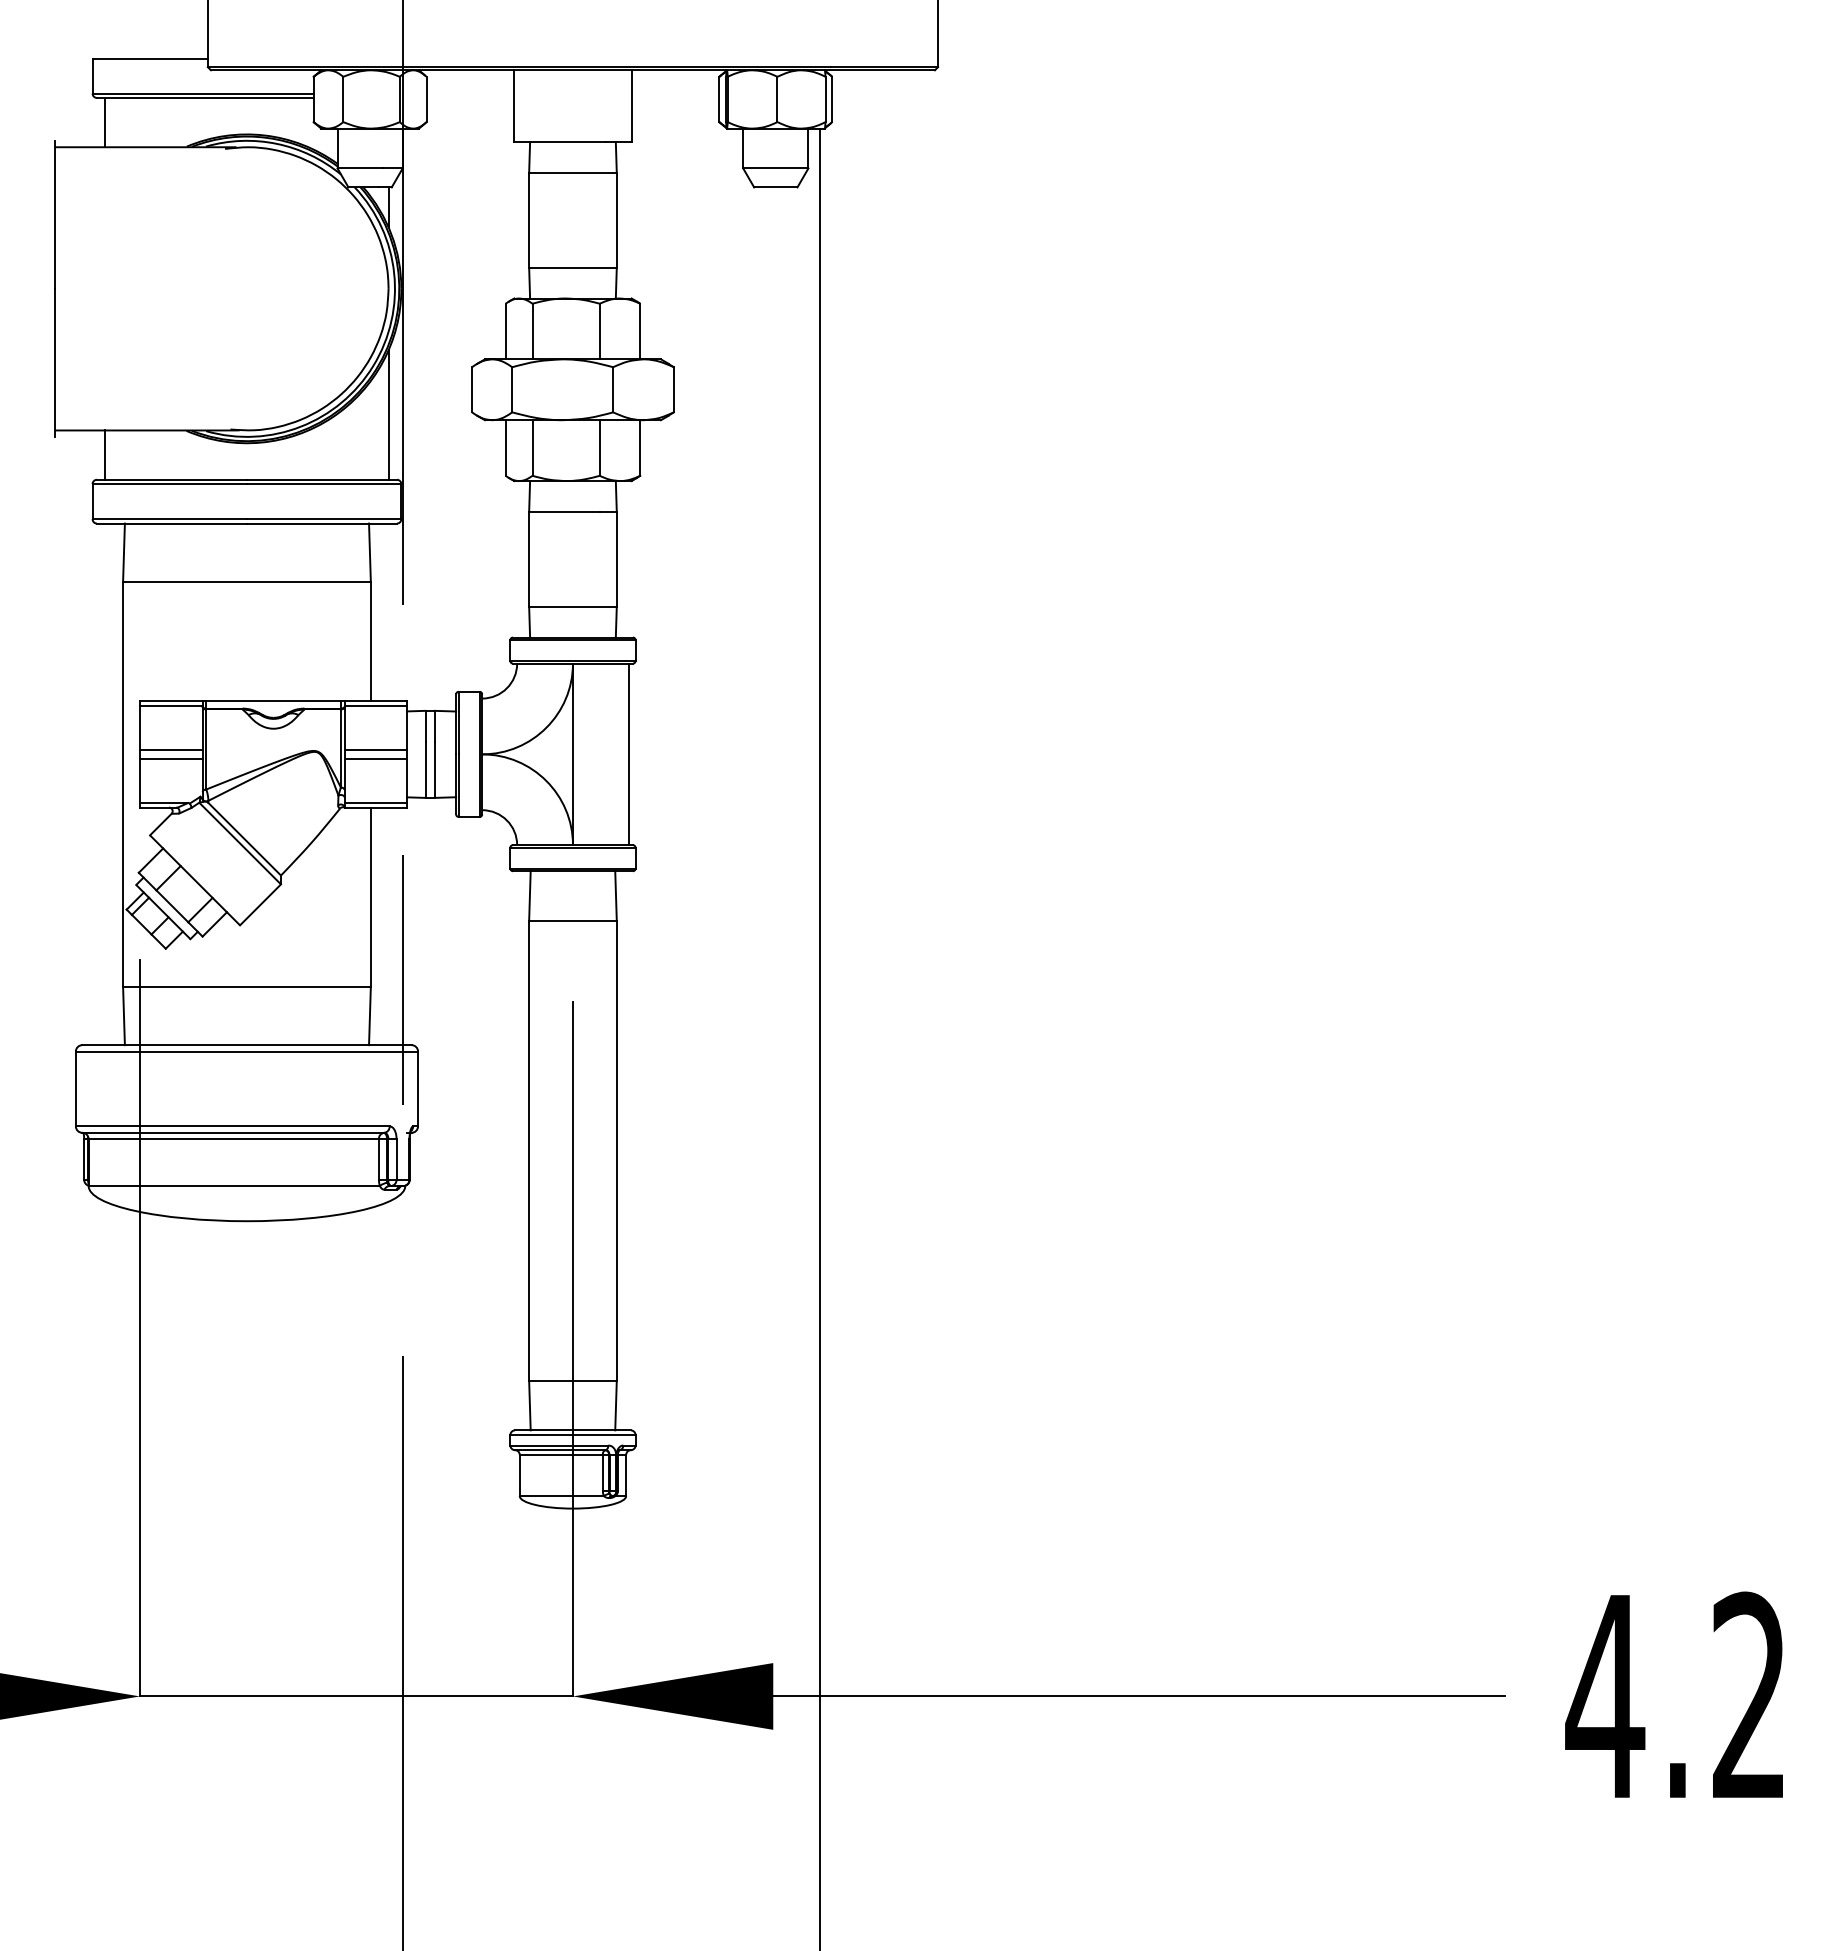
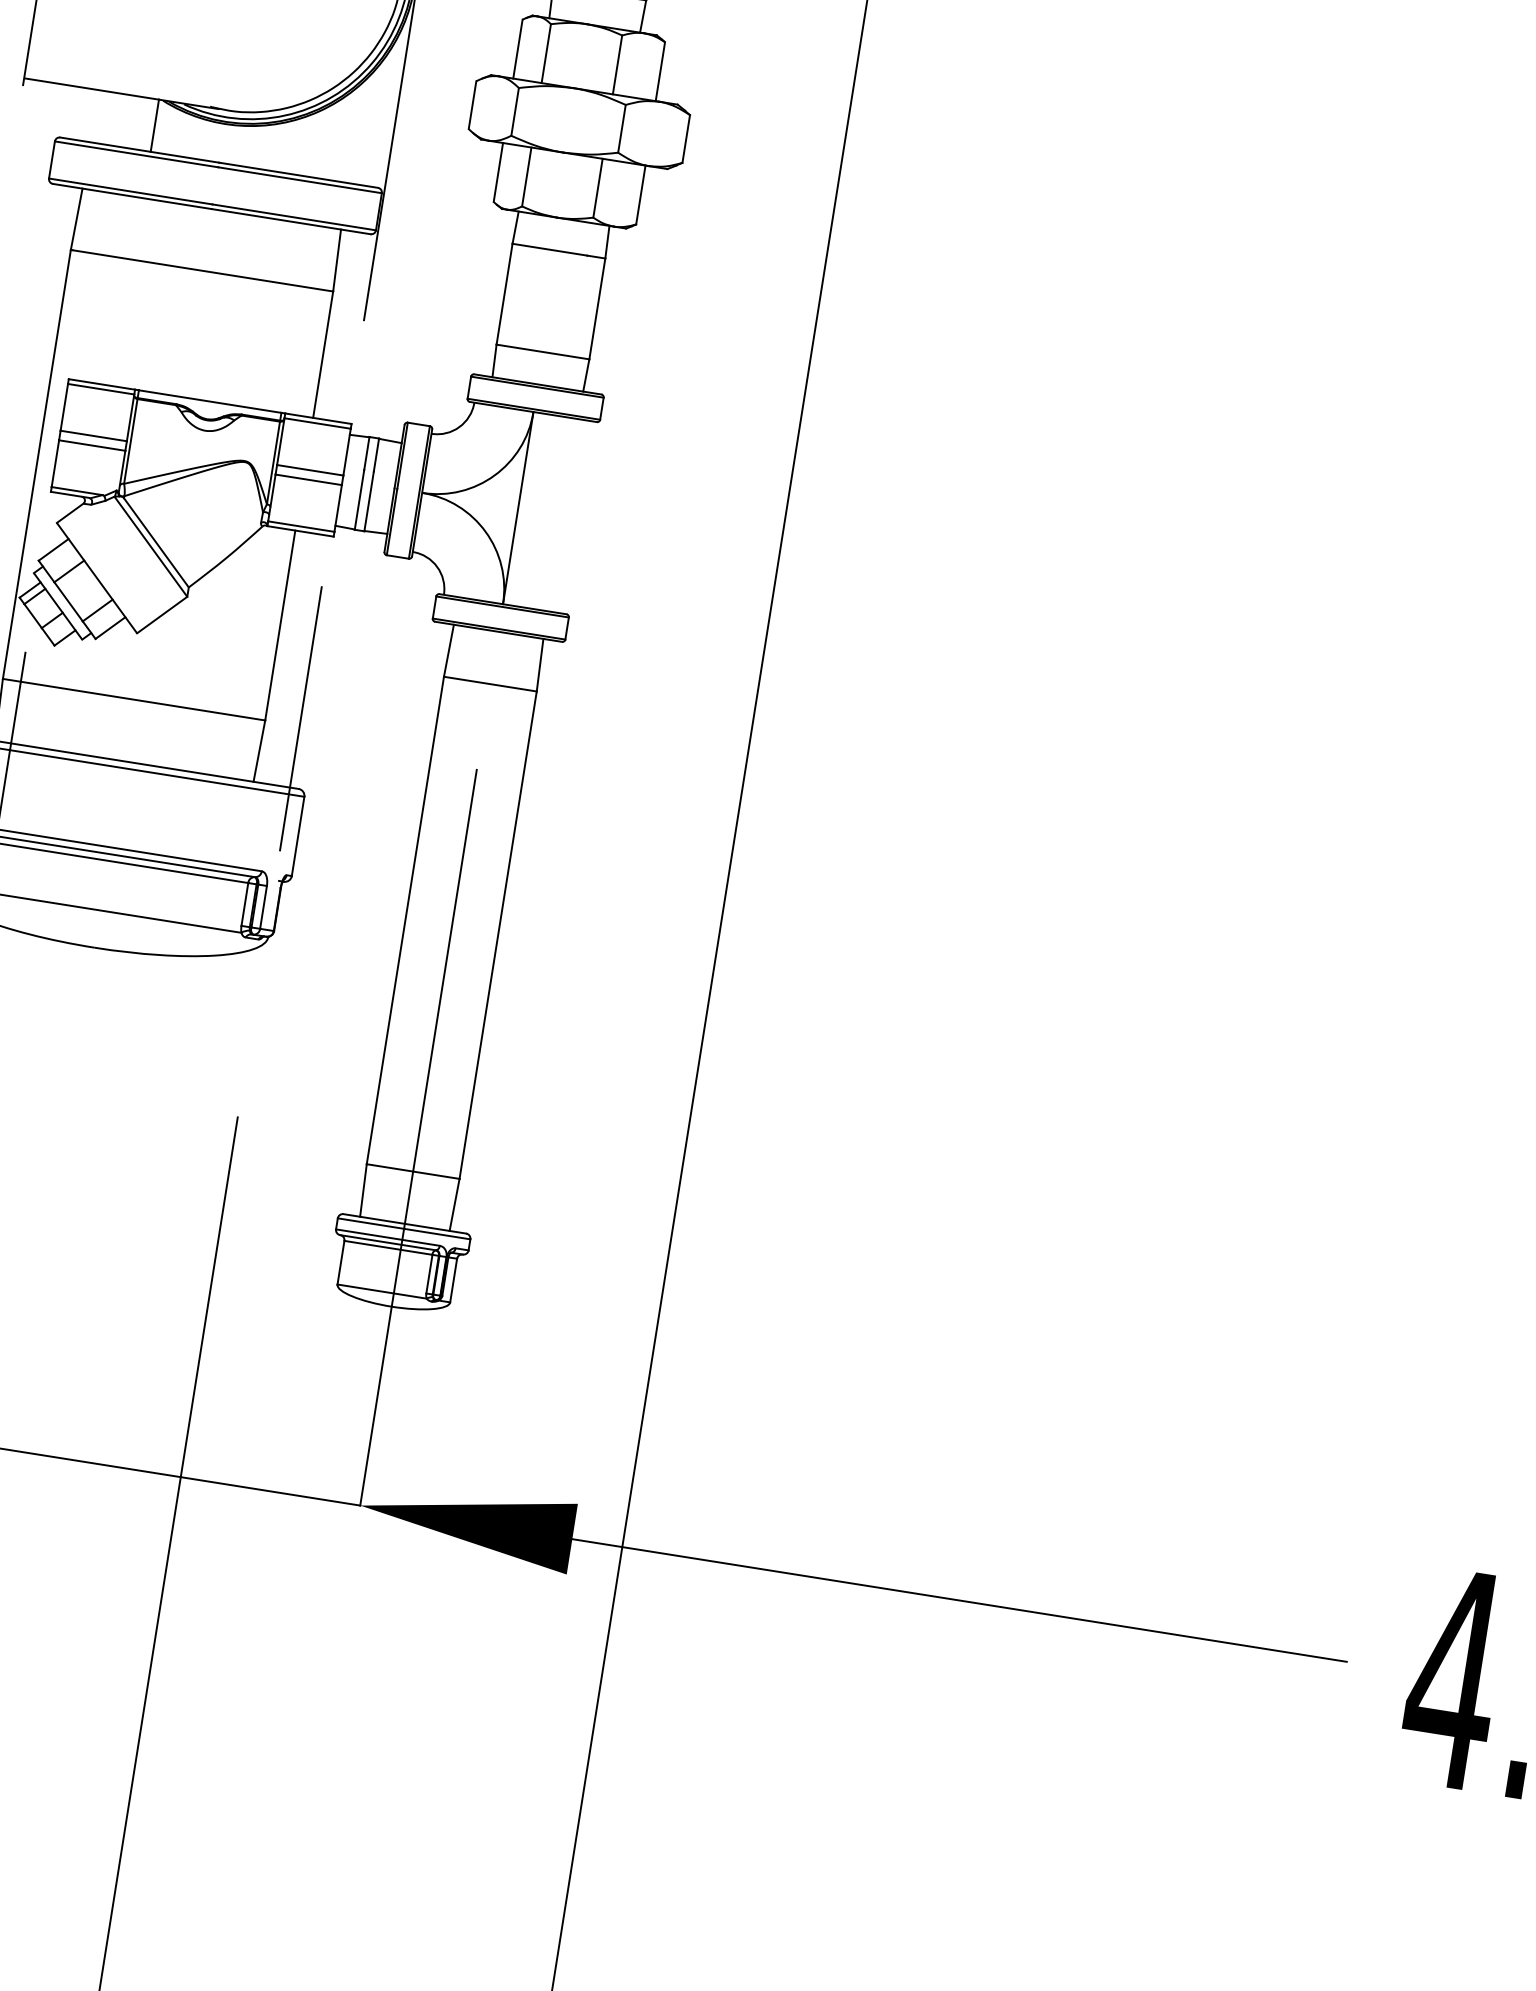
line: (388, 414) -> (379, 117), removed
line: (105, 454) -> (155, 125), moved
line: (628, 754) -> (577, 517), removed

